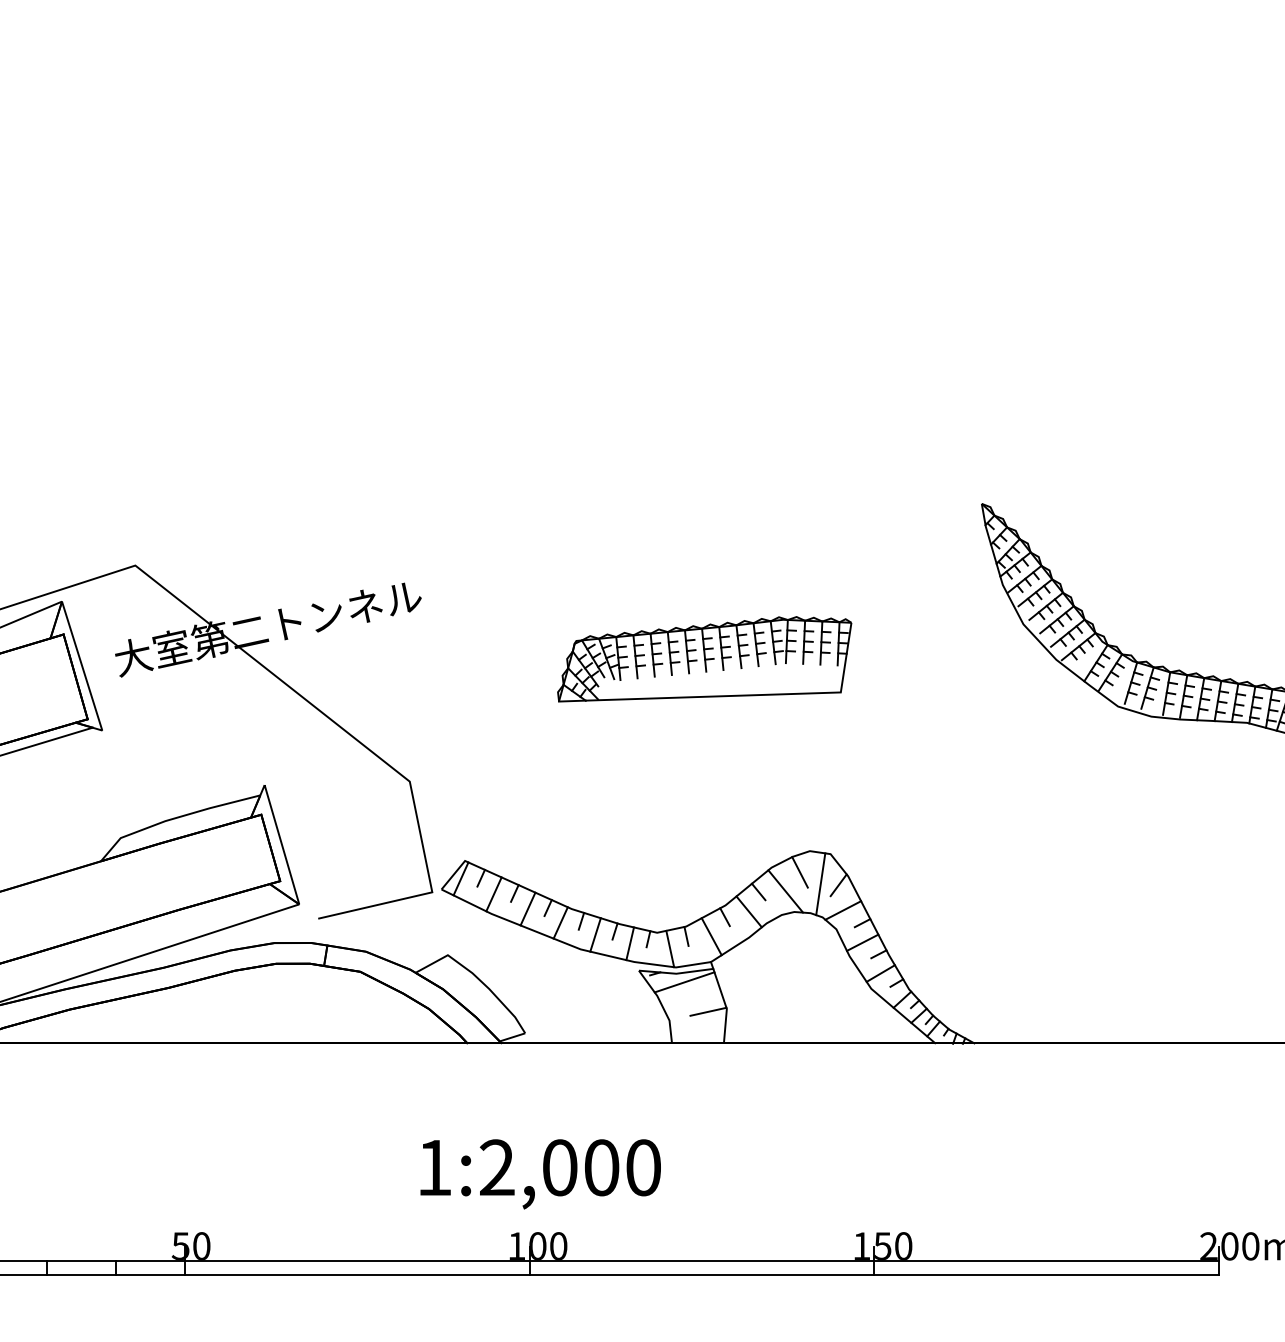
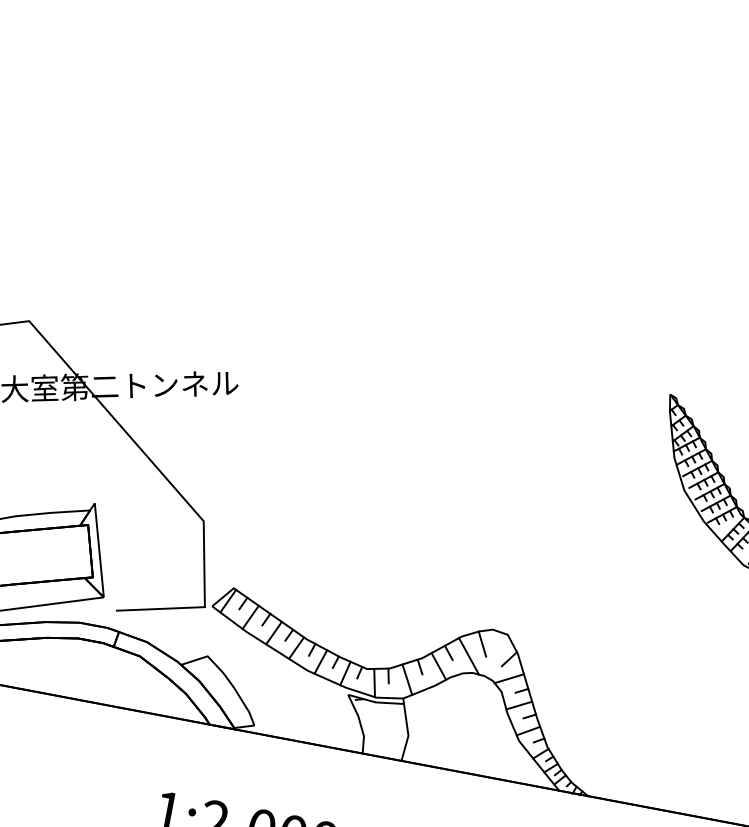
part: (704, 659) -> (441, 471), removed
line: (820, 884) -> (495, 656), removed
line: (684, 982) -> (380, 710), removed
line: (708, 1011) -> (394, 735), removed

